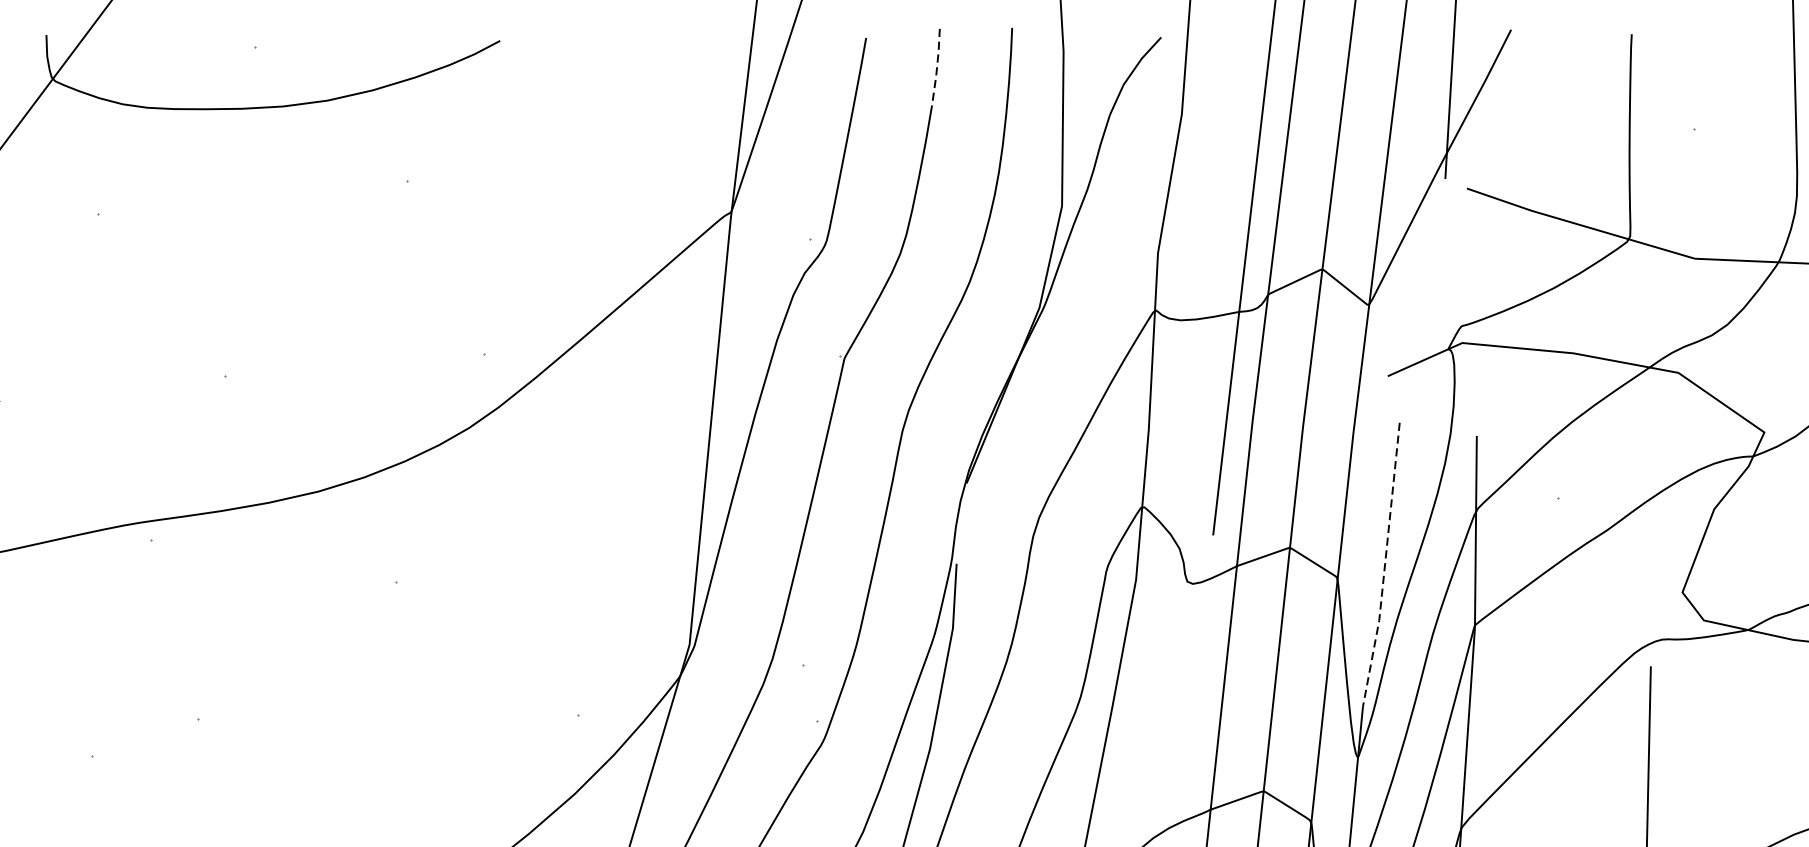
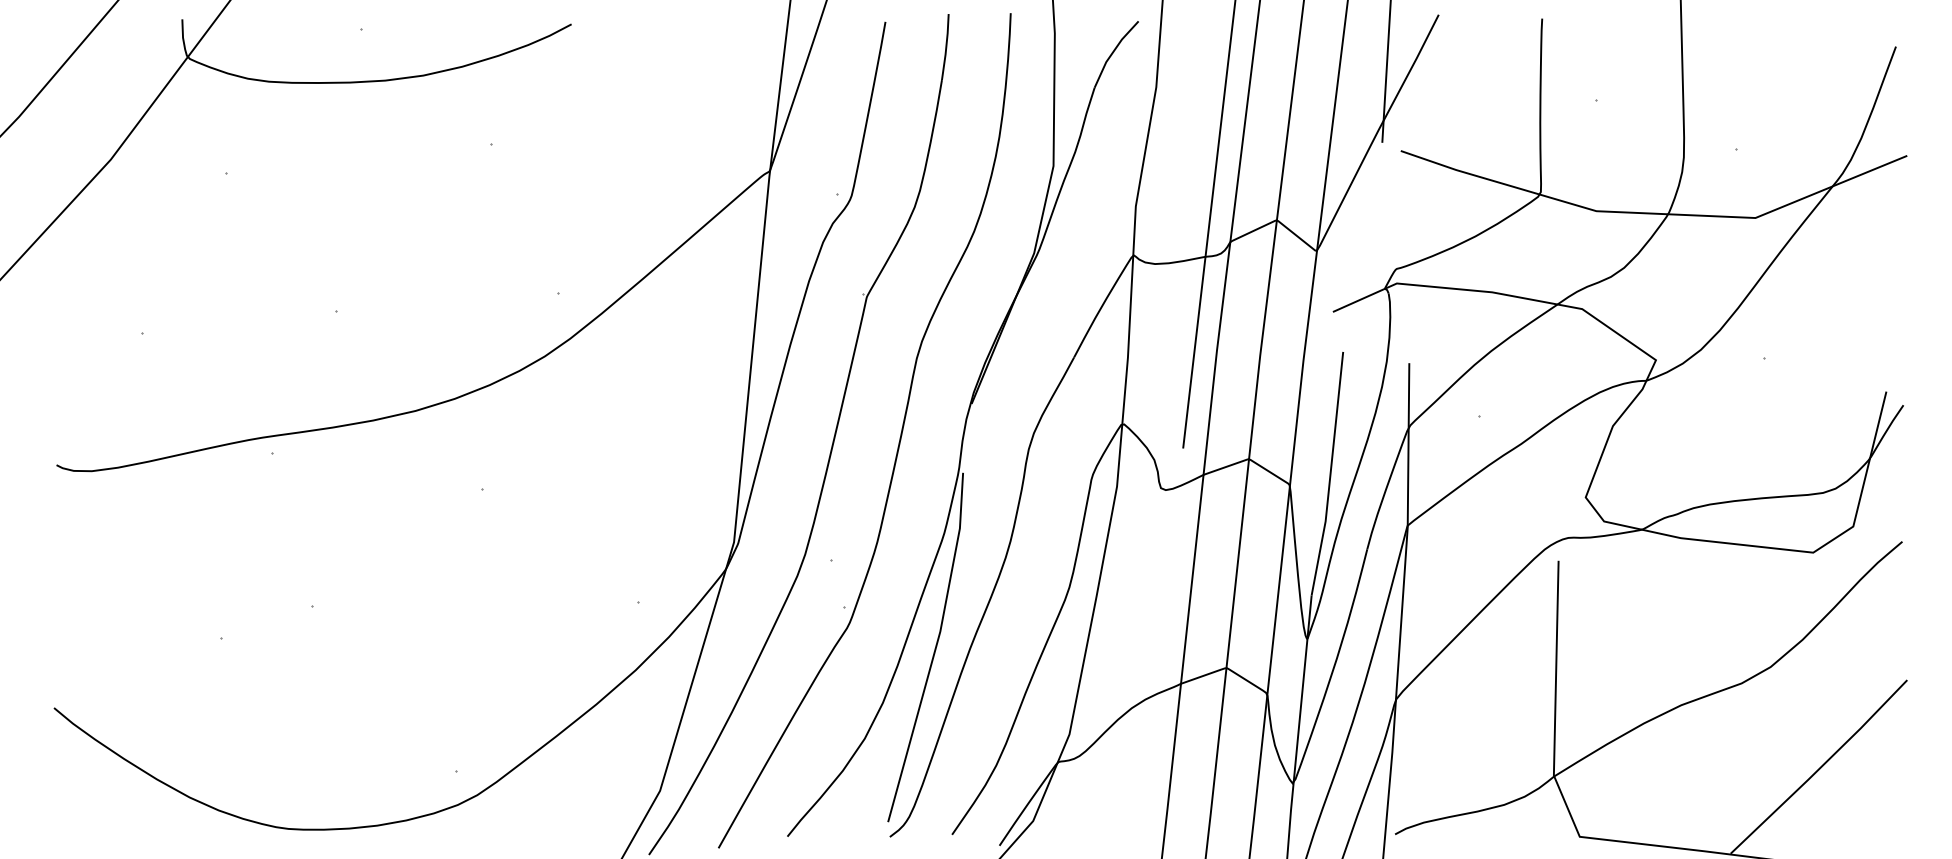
line: (937, 66) -> (946, 46), dashed -> solid
line: (1384, 565) -> (1330, 474), dashed -> solid

